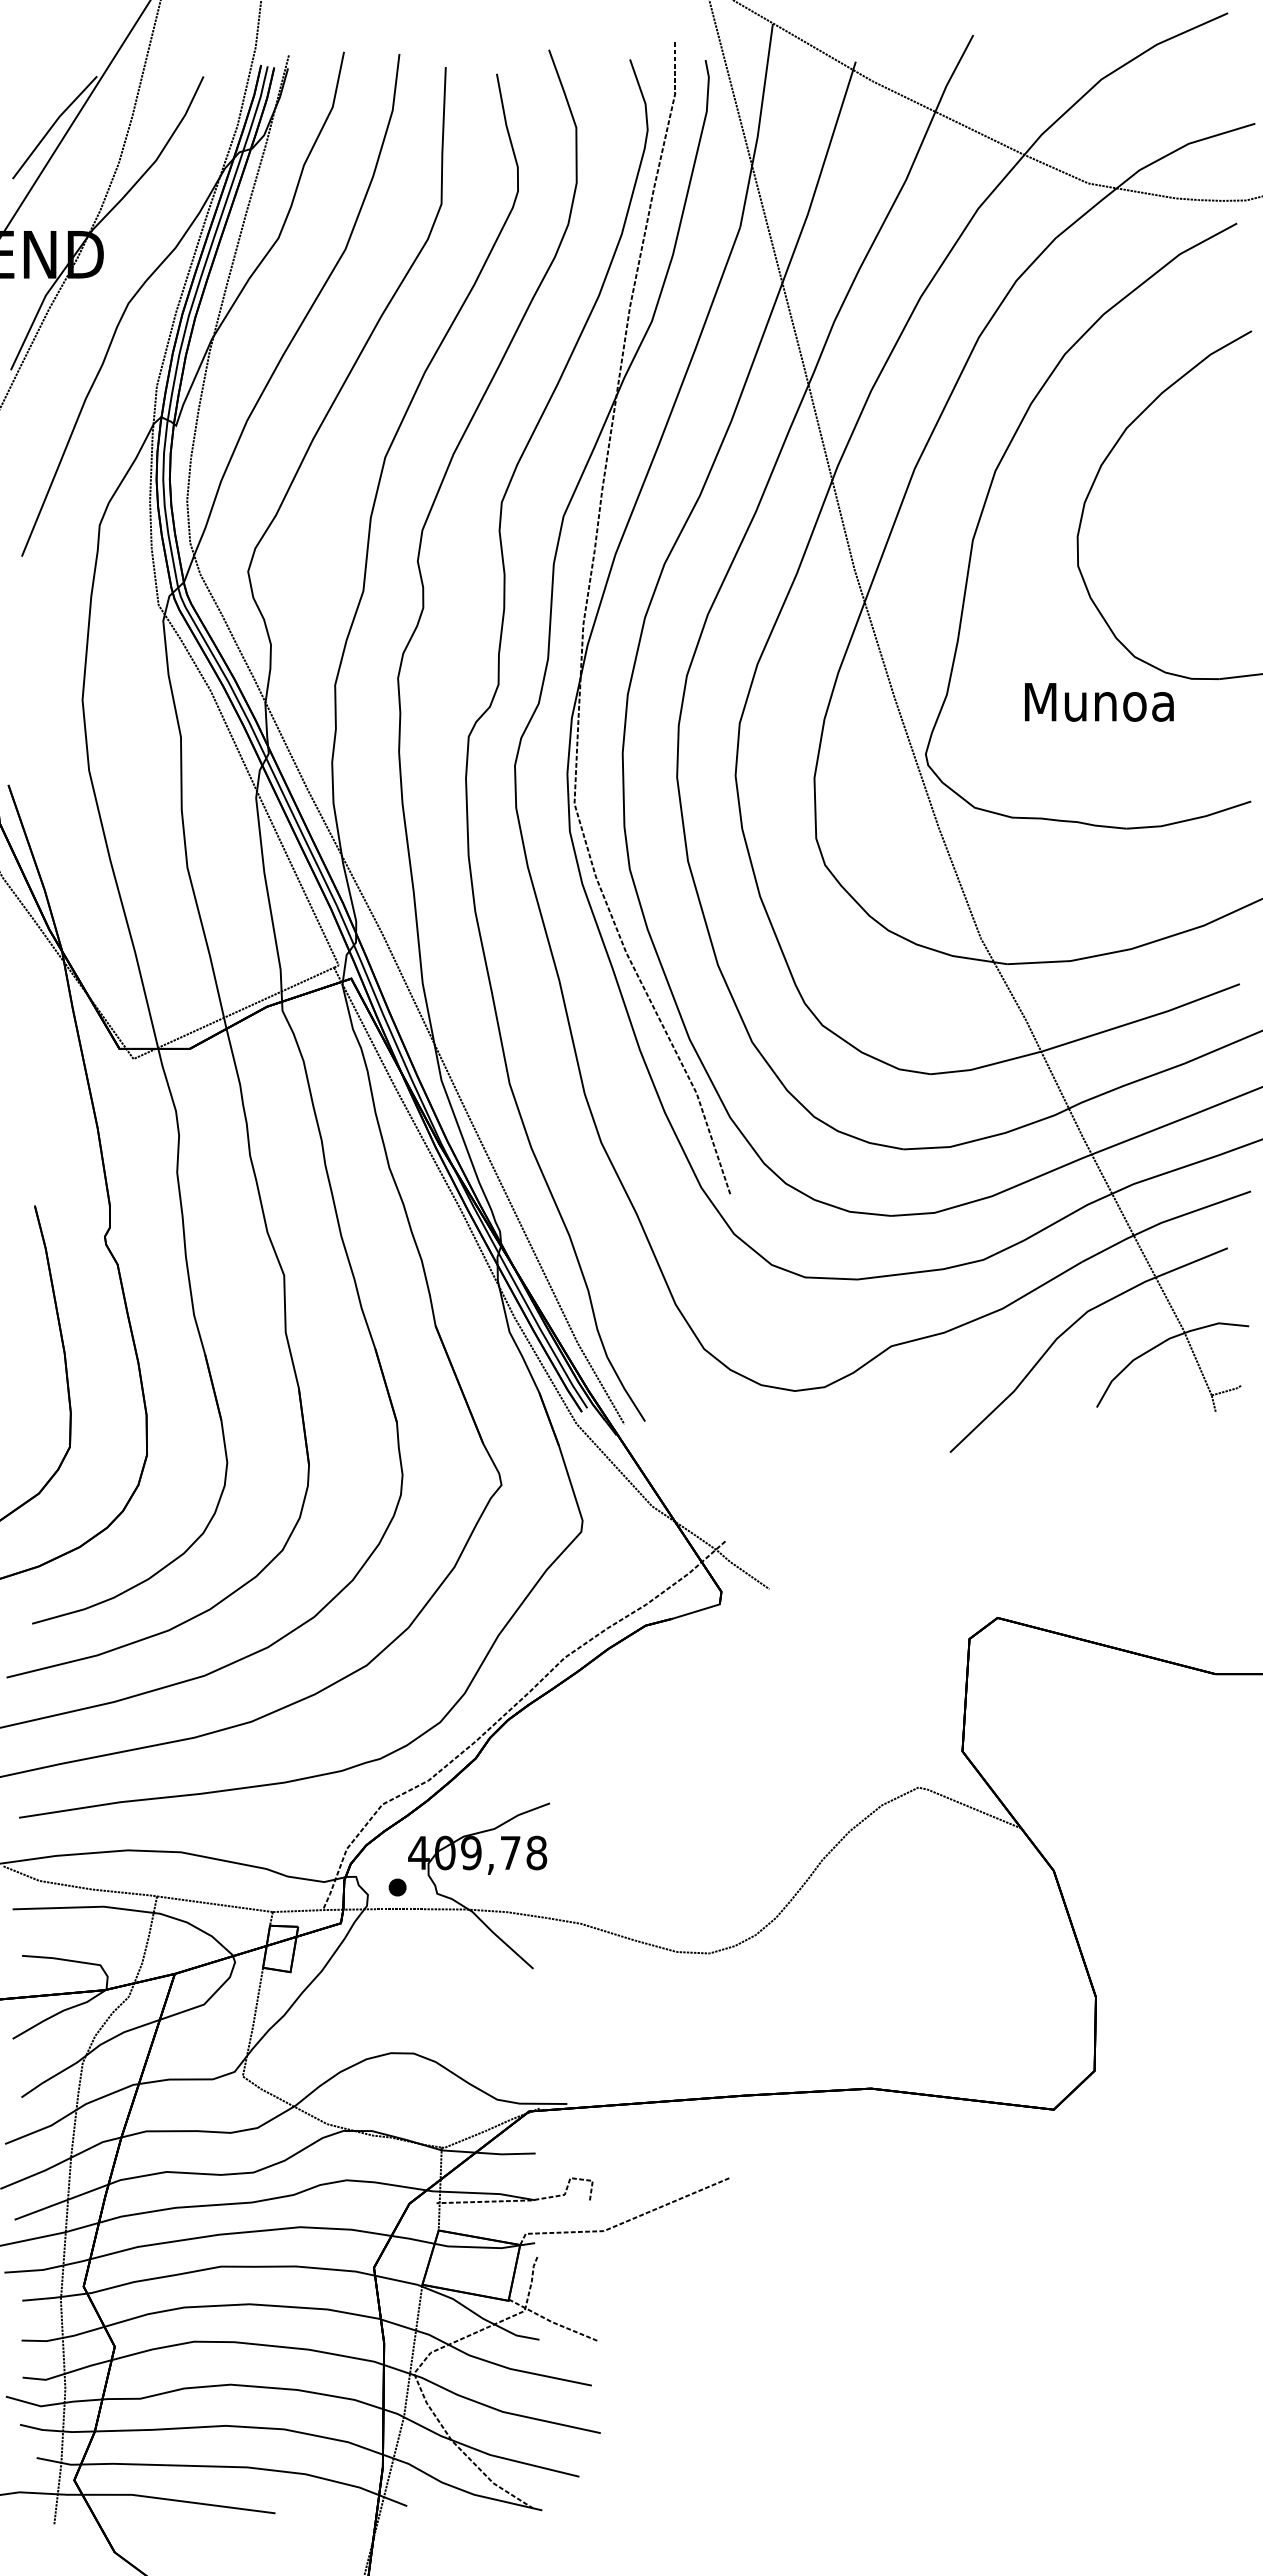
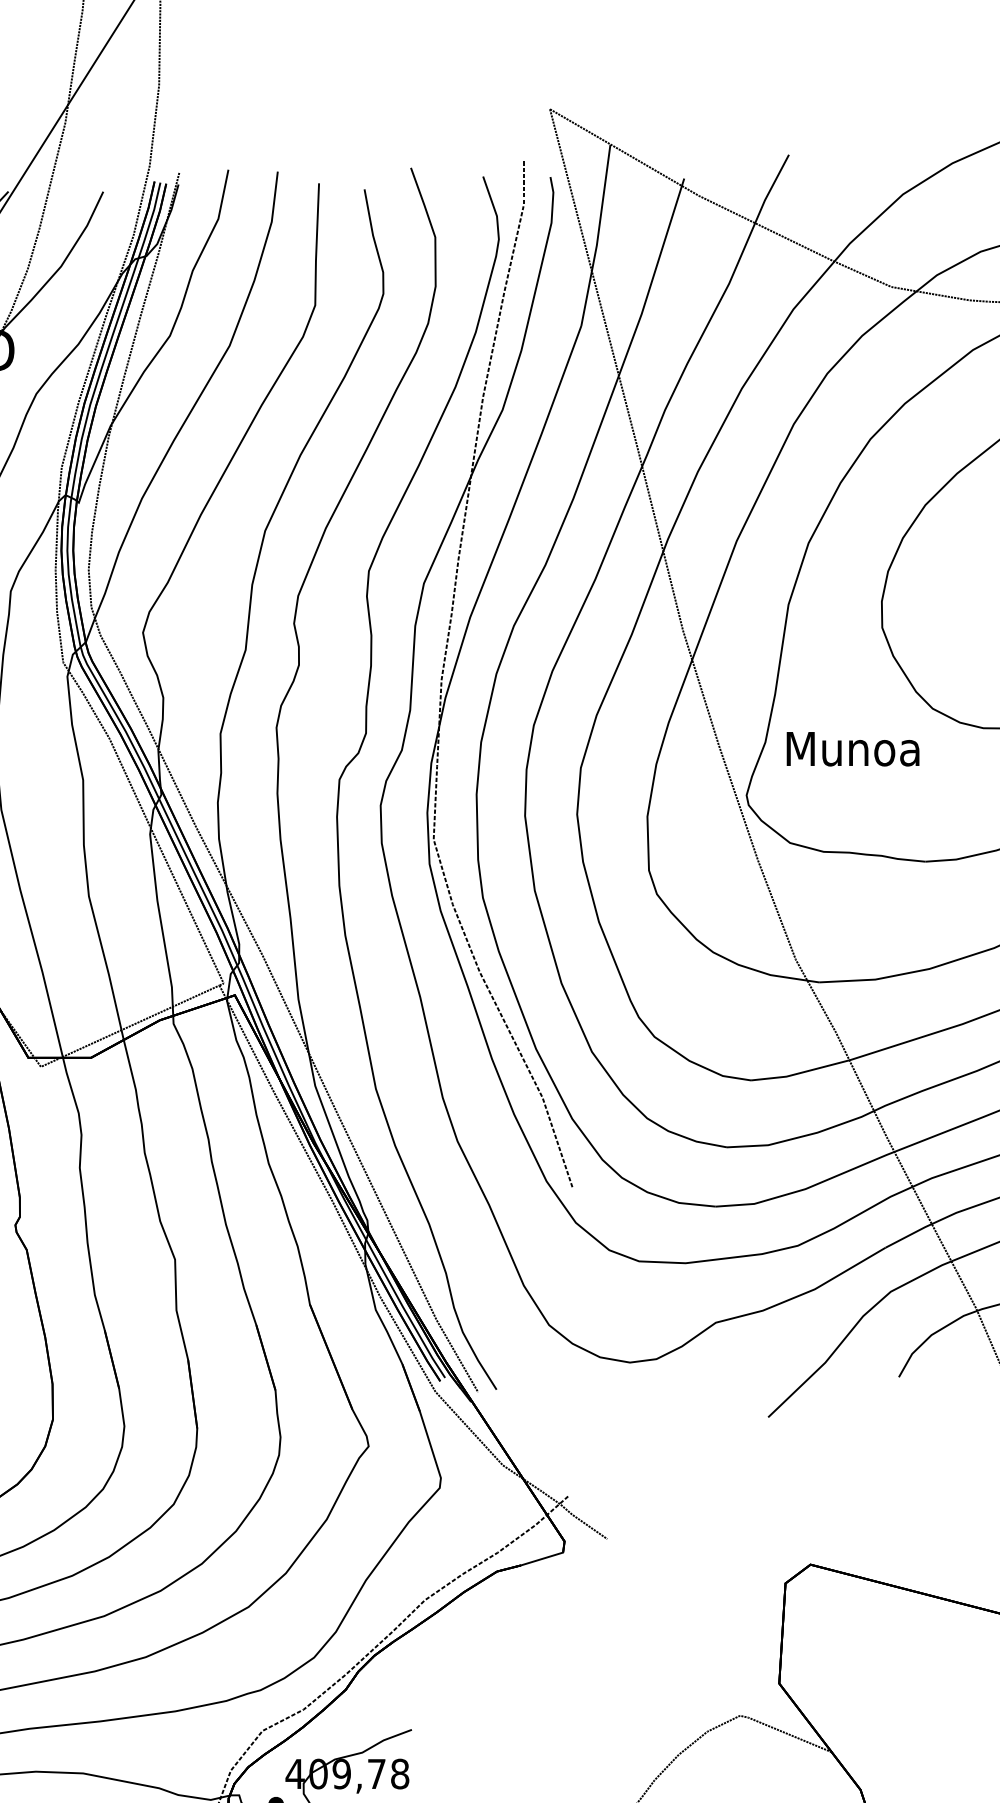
text: (1099, 702) -> (853, 749), moved

